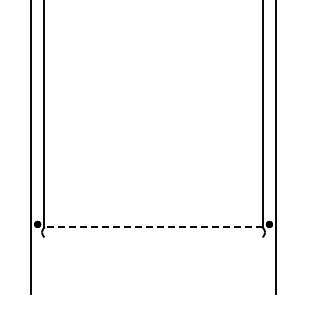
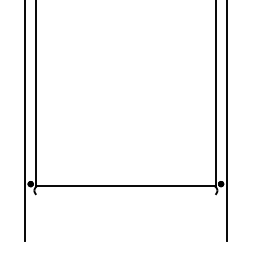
line: (153, 227) -> (125, 186), dashed -> solid

